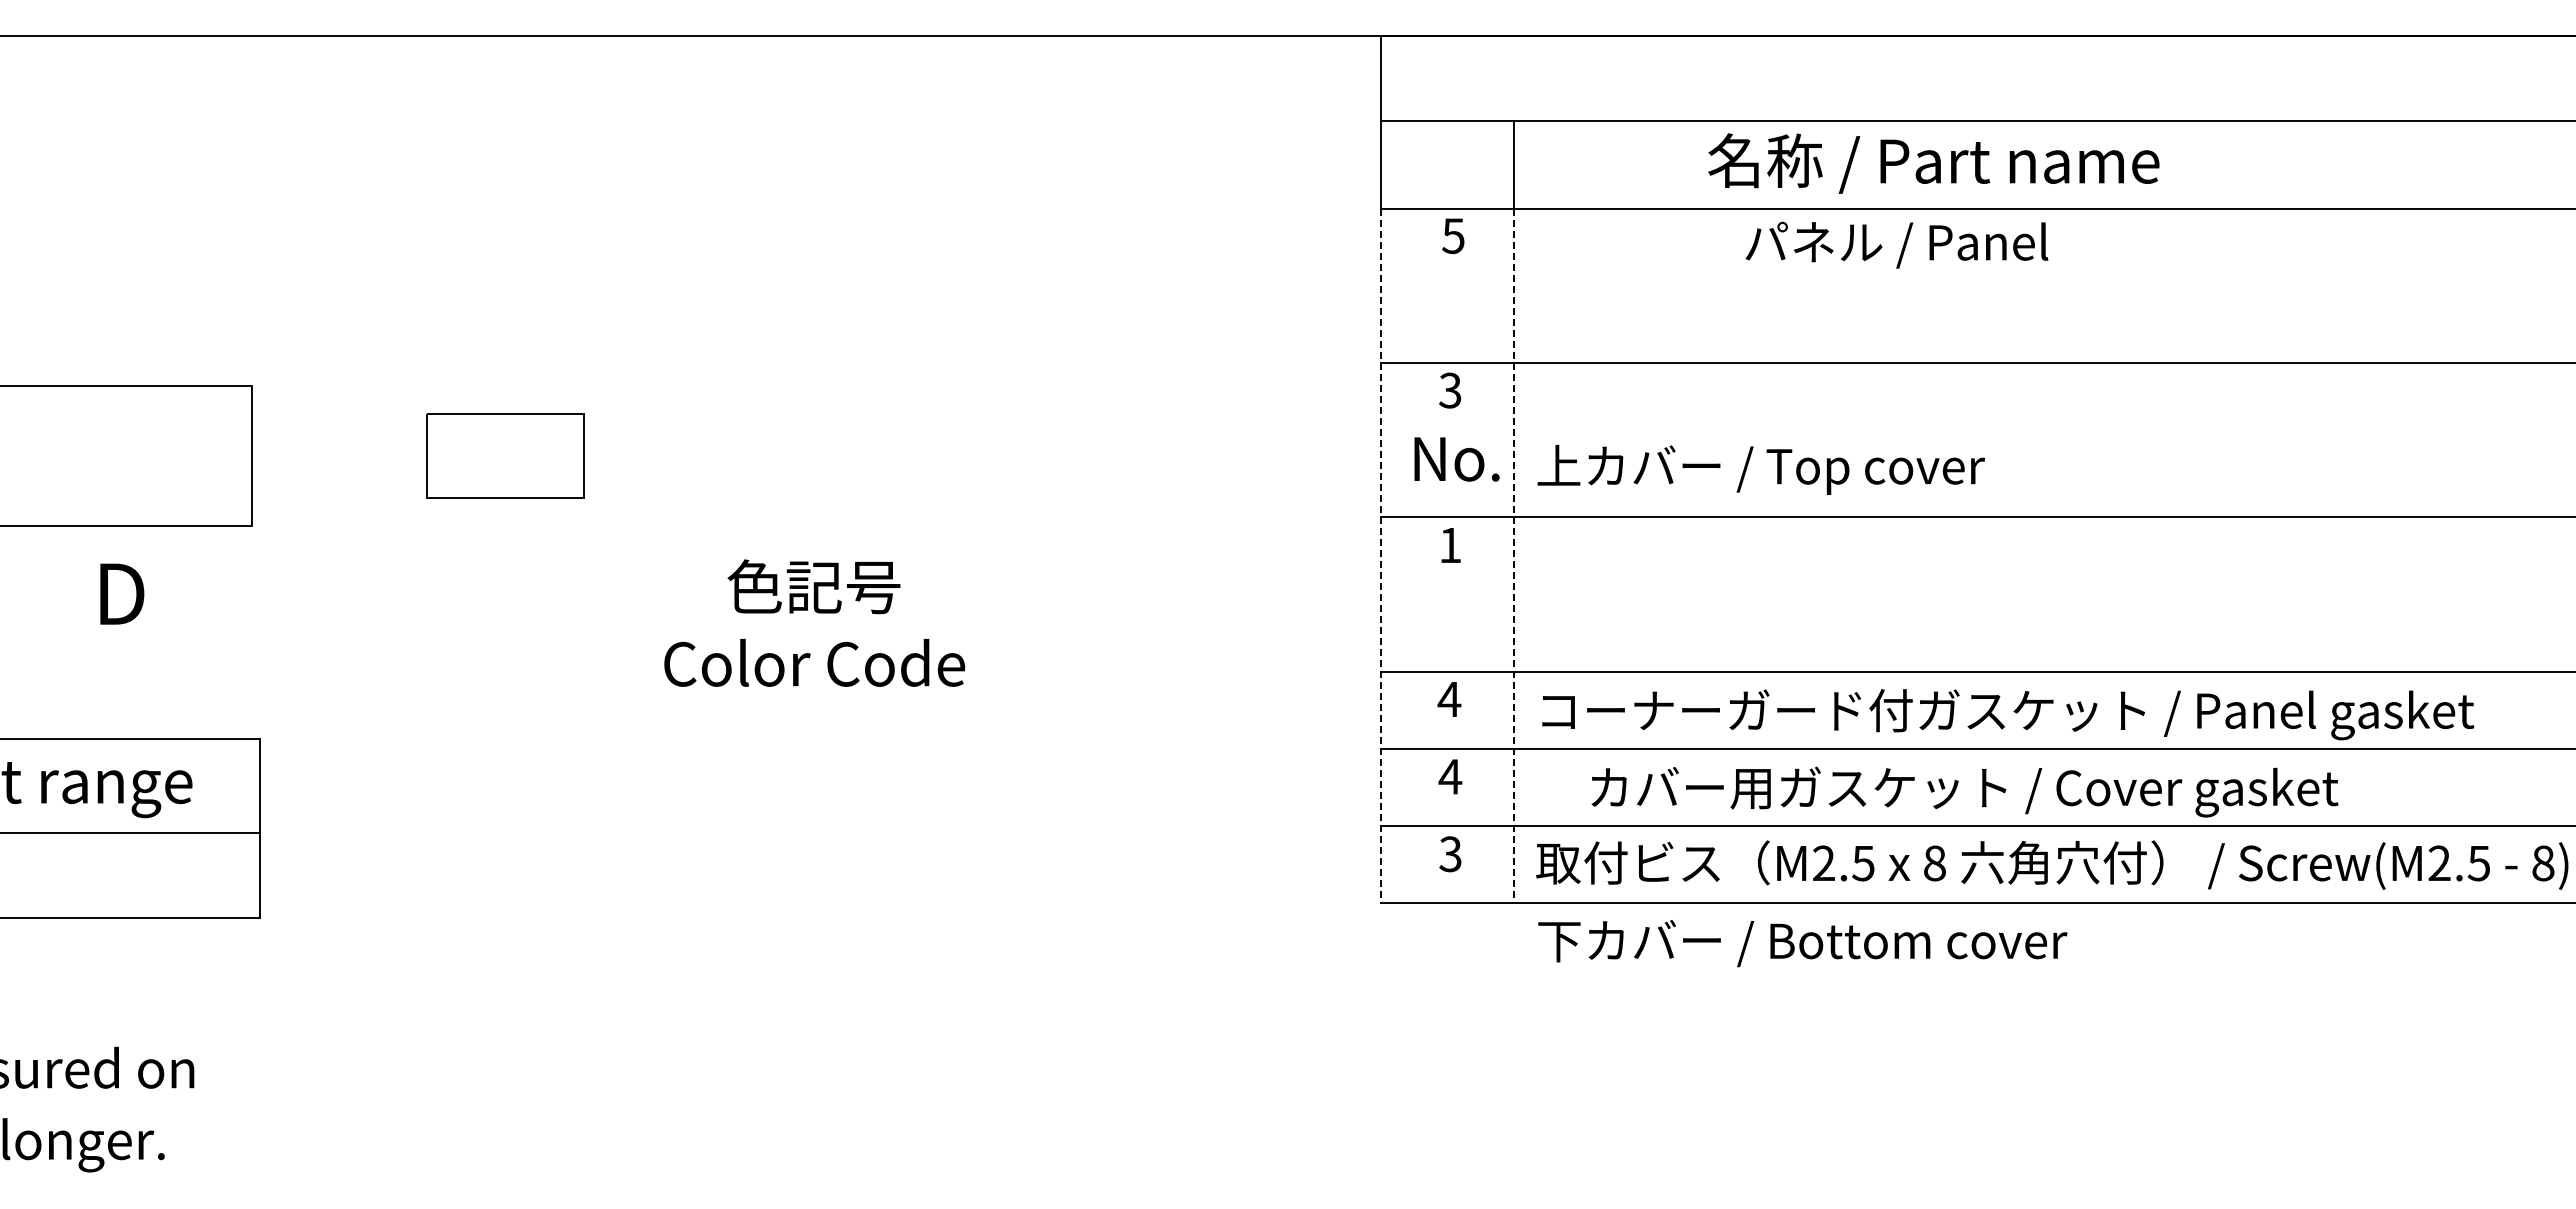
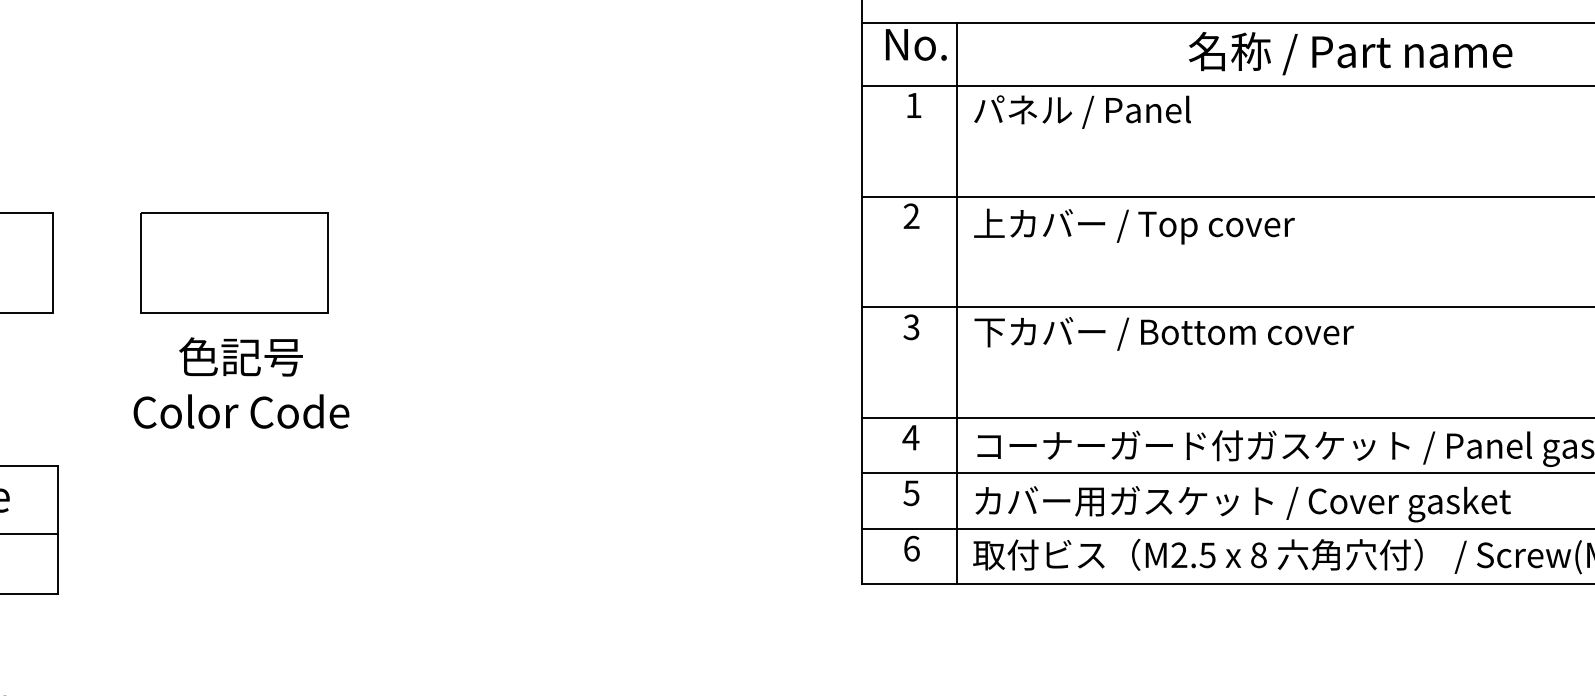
text: (1933, 163) -> (1350, 53), moved
text: (1453, 236) -> (913, 105), 5 -> 1
text: (1896, 244) -> (1082, 111), moved
text: (1450, 390) -> (911, 216), 3 -> 2
part: (505, 455) -> (234, 262), size x1.67
text: (1456, 459) -> (915, 44), moved
text: (1761, 469) -> (1134, 226), moved
text: (1450, 545) -> (911, 327), 1 -> 3
line: (1381, 556) -> (862, 335), dashed -> solid
line: (1513, 556) -> (956, 335), dashed -> solid
text: (814, 622) -> (241, 382), moved
text: (1450, 776) -> (911, 492), 4 -> 5
text: (1964, 791) -> (1242, 503), moved
text: (1450, 854) -> (911, 548), 3 -> 6
text: (1802, 943) -> (1163, 333), moved

